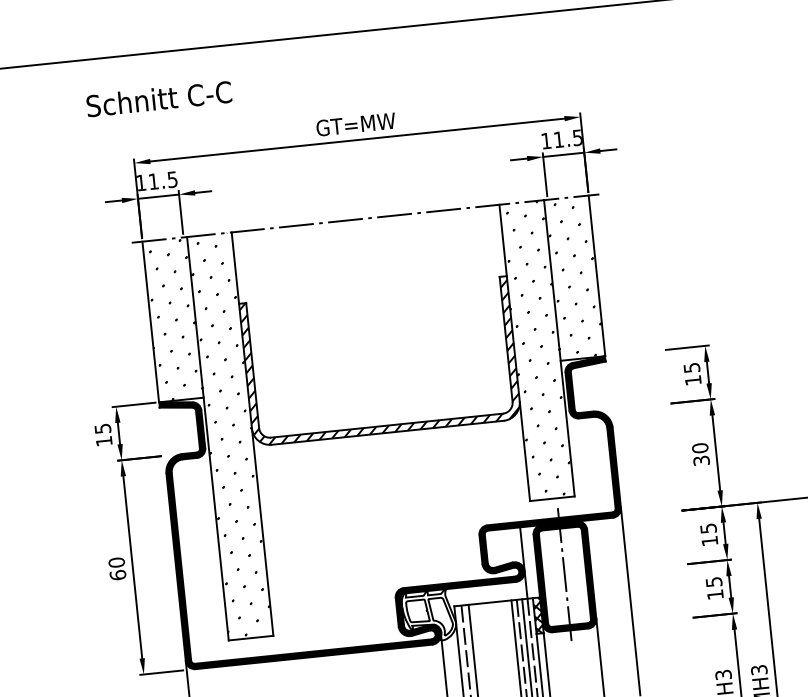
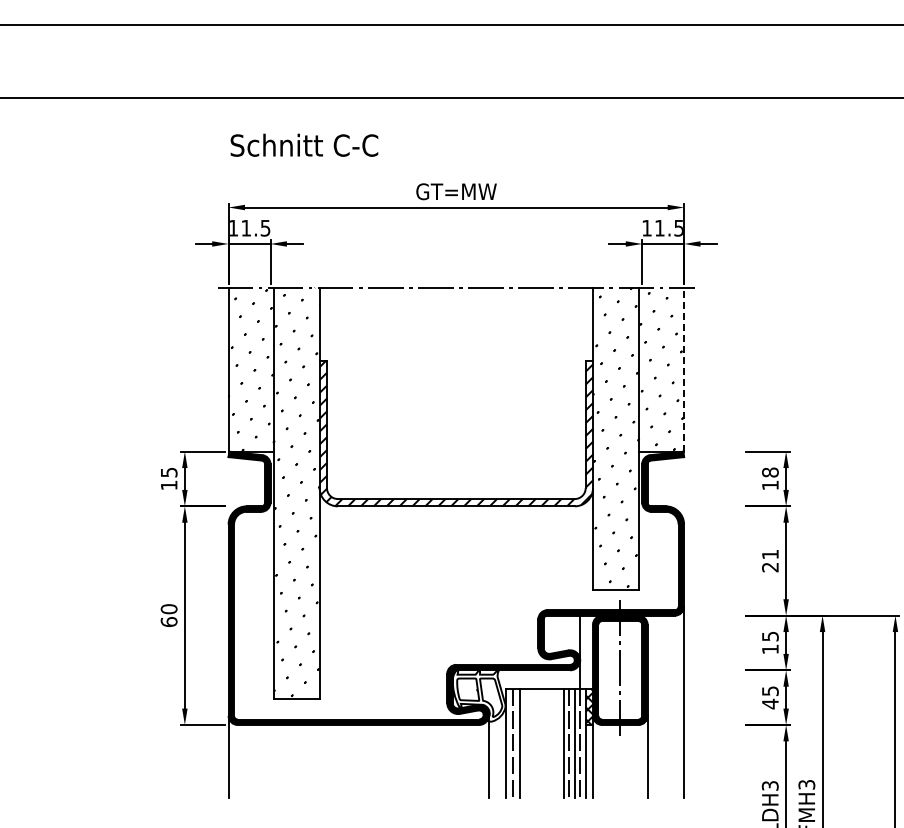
text: (159, 98) -> (304, 144), moved
line: (597, 275) -> (684, 369), solid -> dashed
text: (692, 367) -> (770, 472), 15 -> 18
text: (700, 454) -> (770, 560), 30 -> 21
text: (715, 594) -> (770, 703), 15 -> 45

